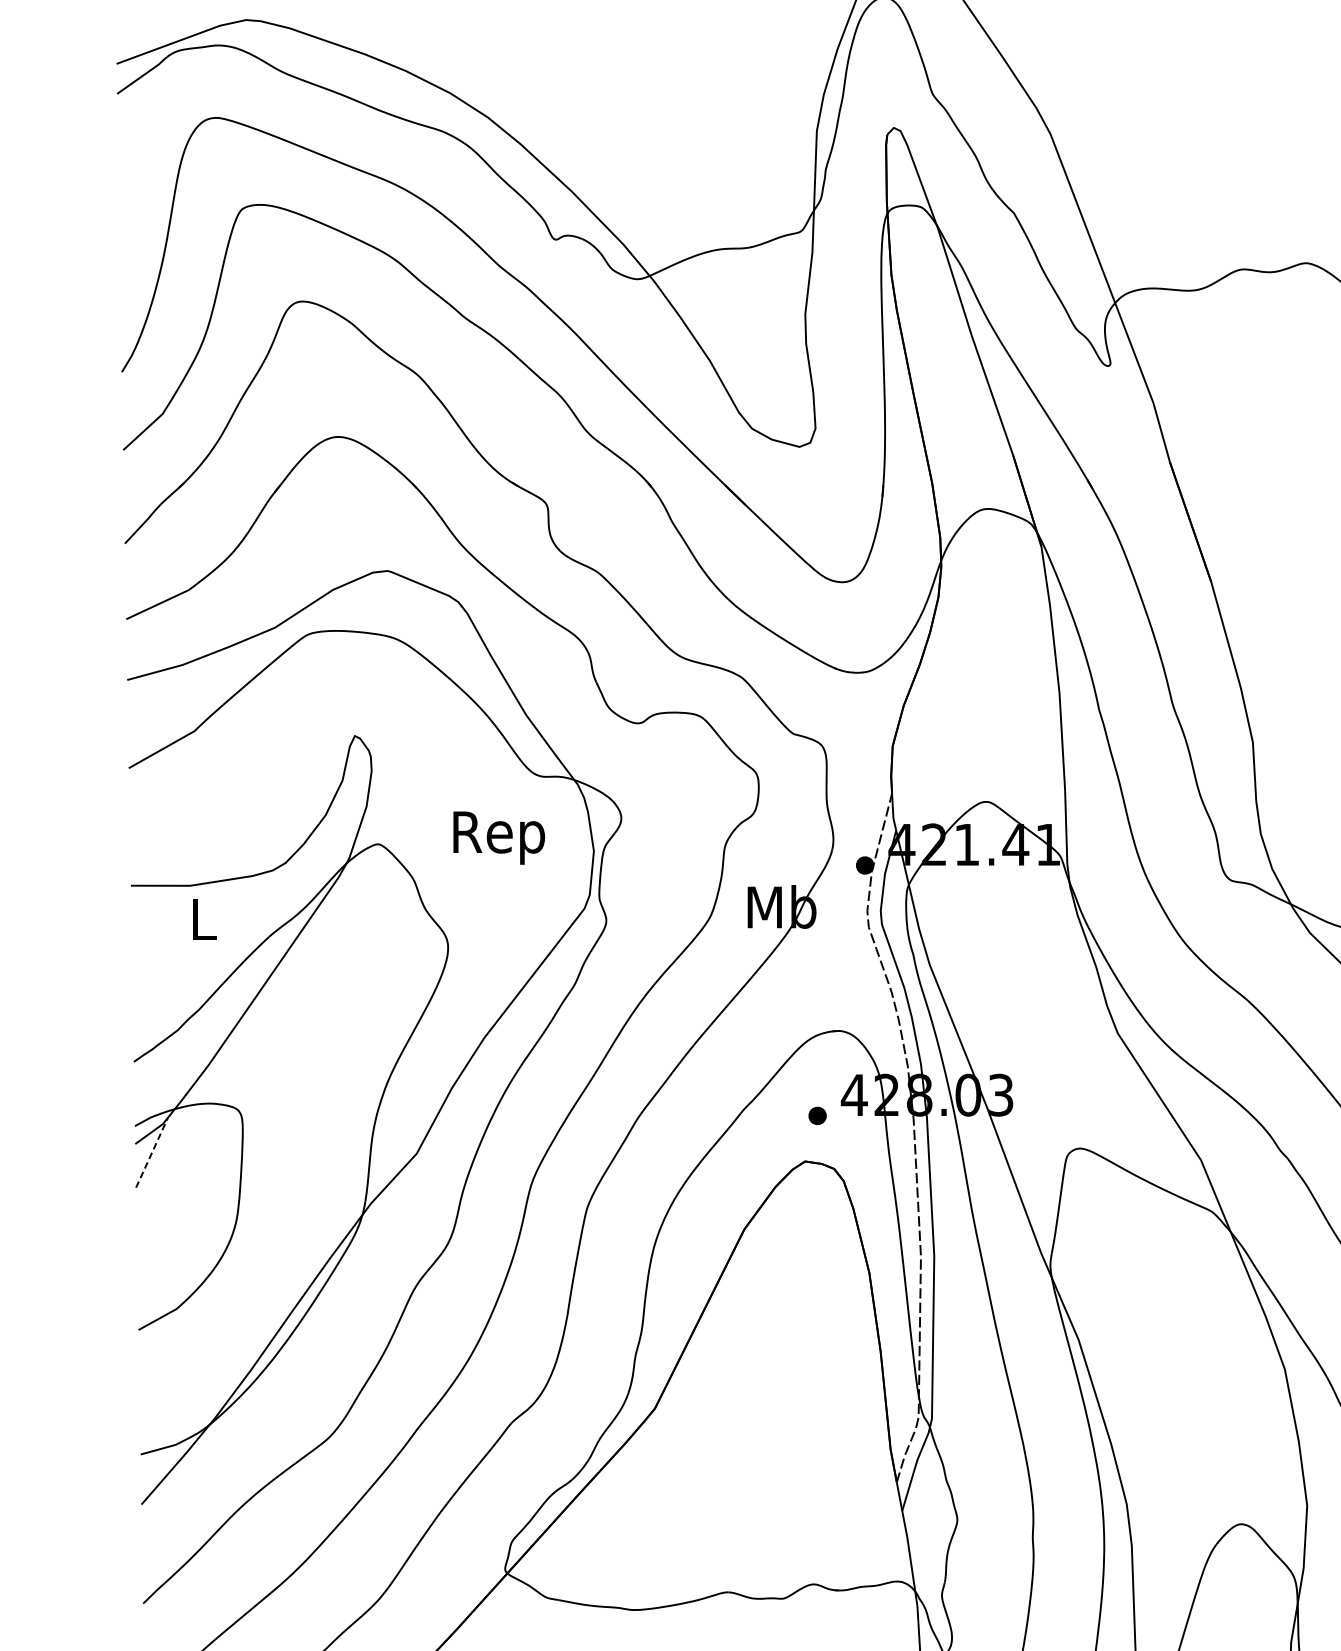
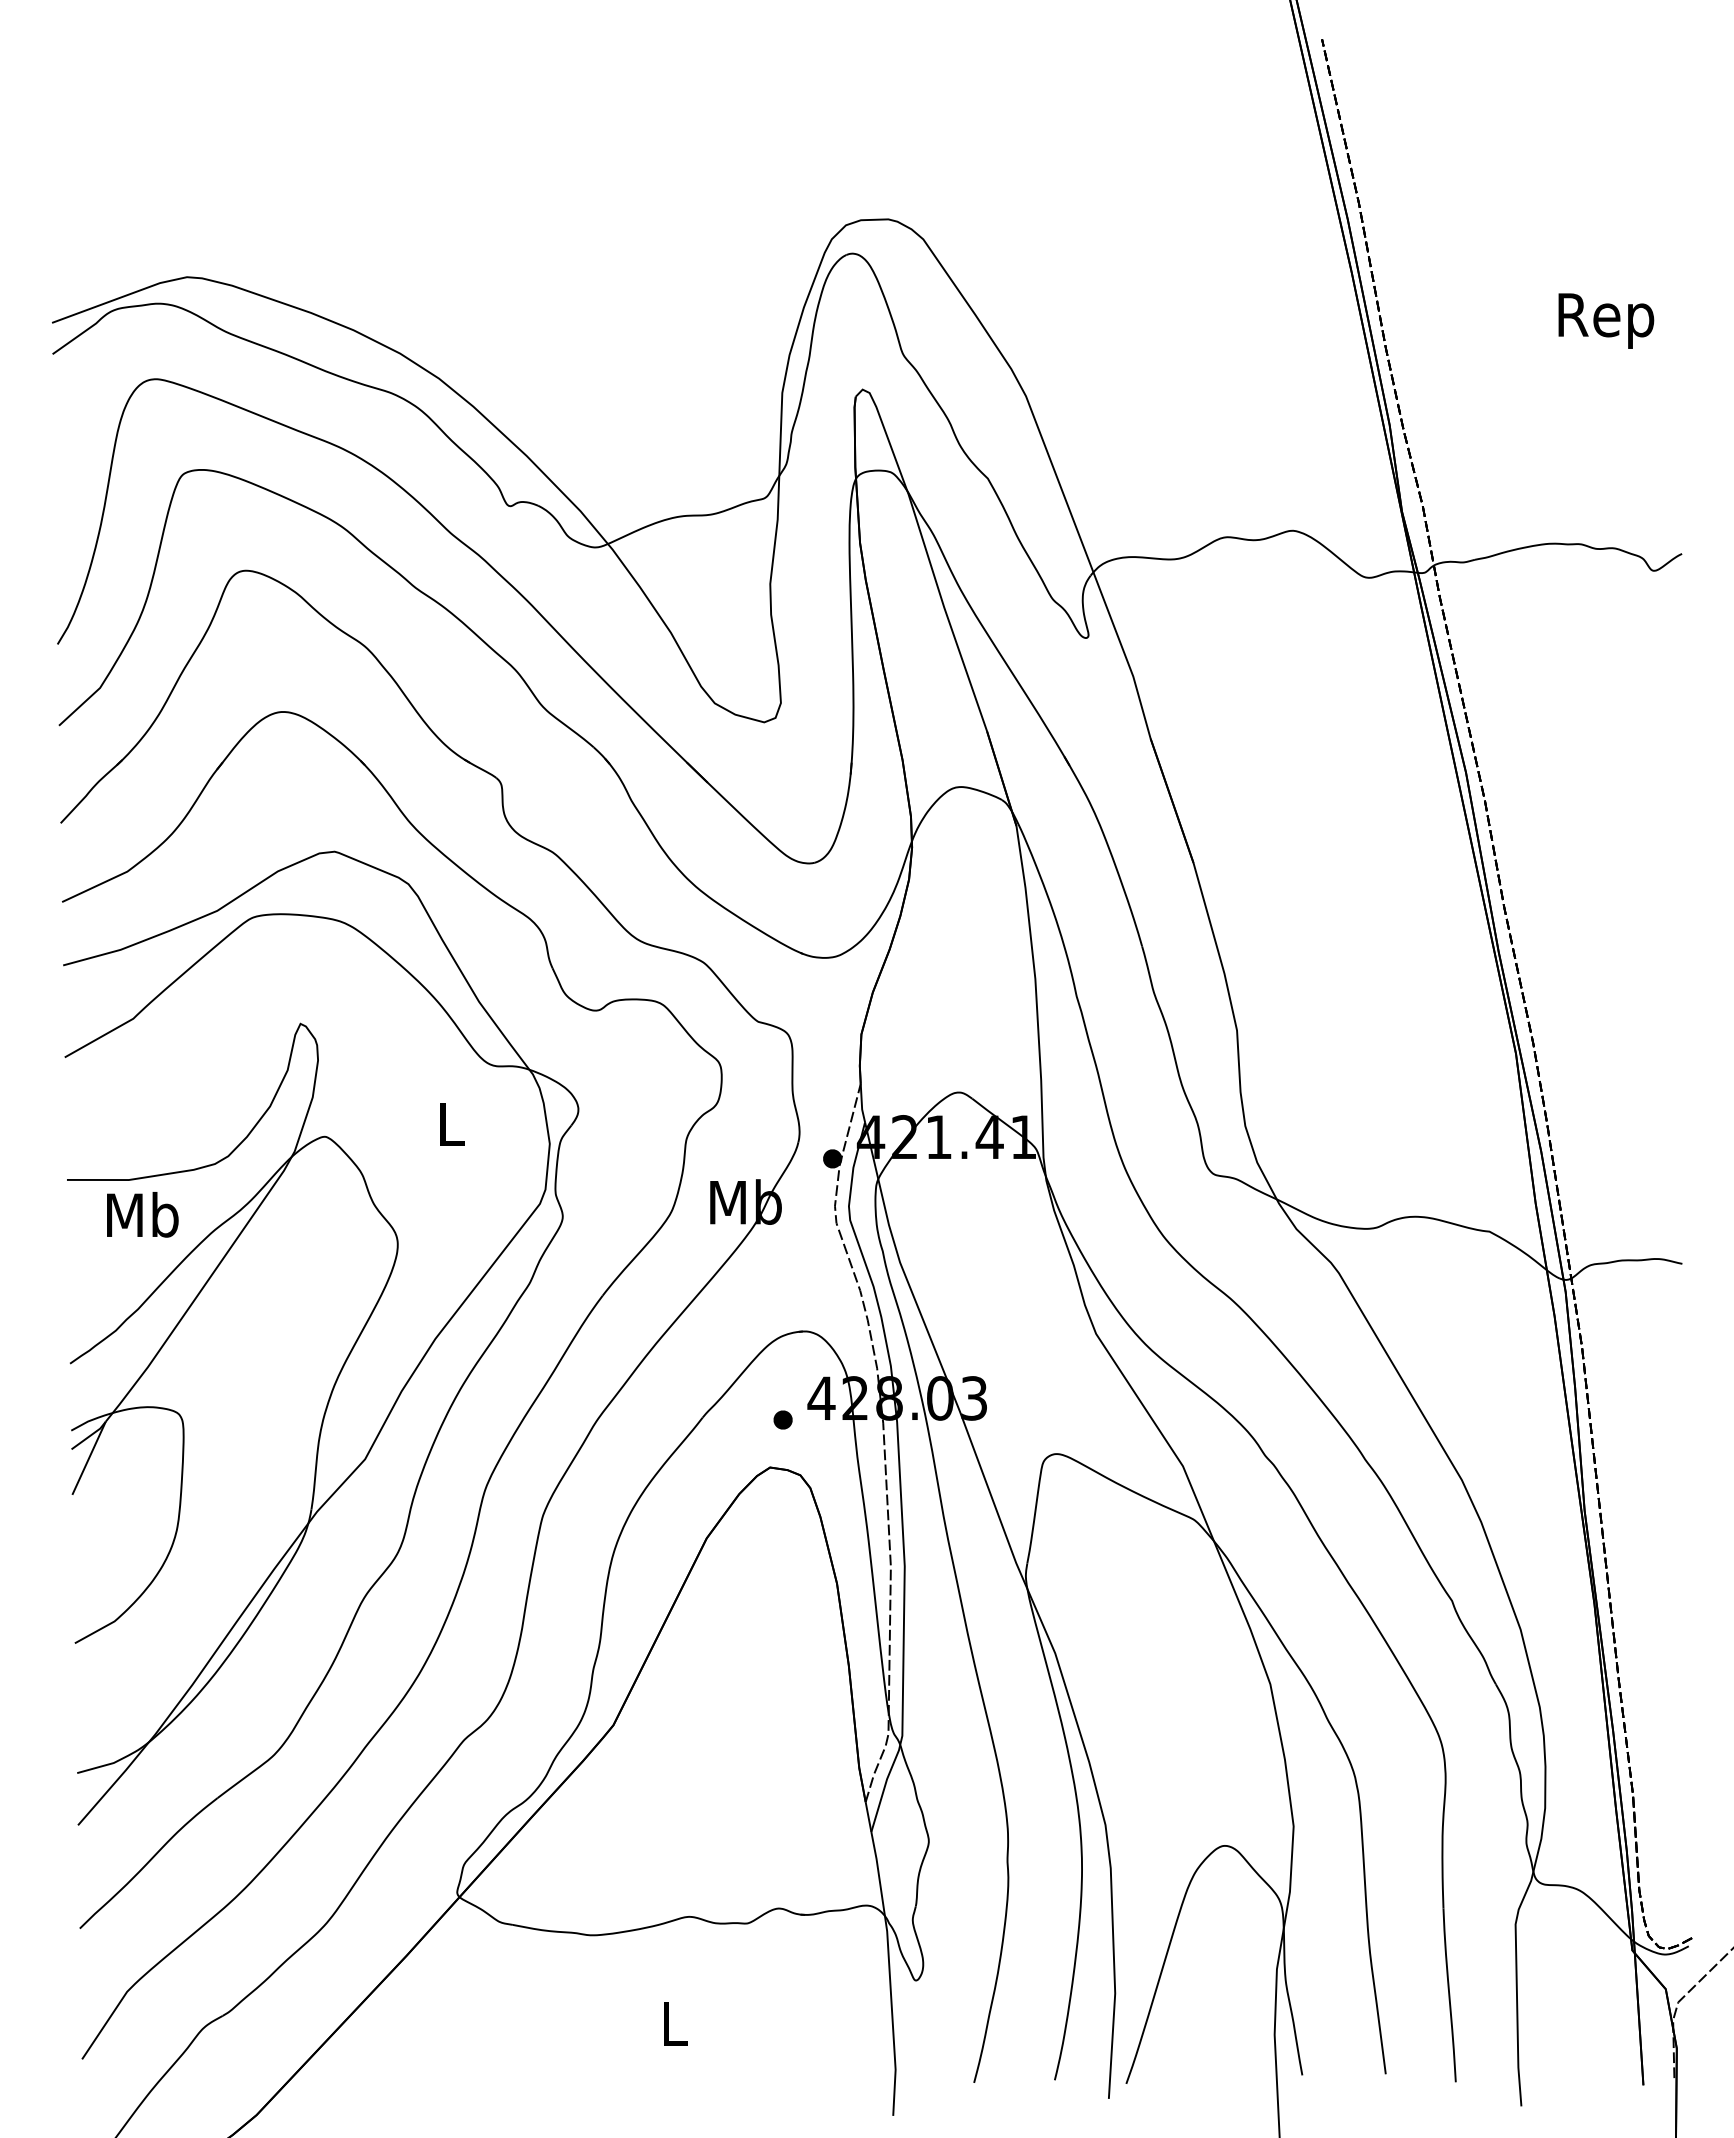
text: (498, 838) -> (450, 1130), Rep -> L
text: (203, 918) -> (142, 1214), L -> Mb
line: (152, 1151) -> (89, 1457), dashed -> solid

